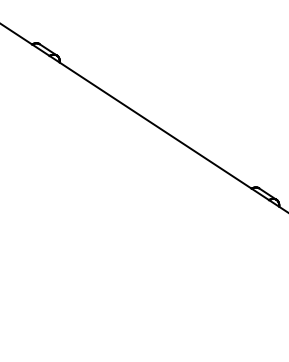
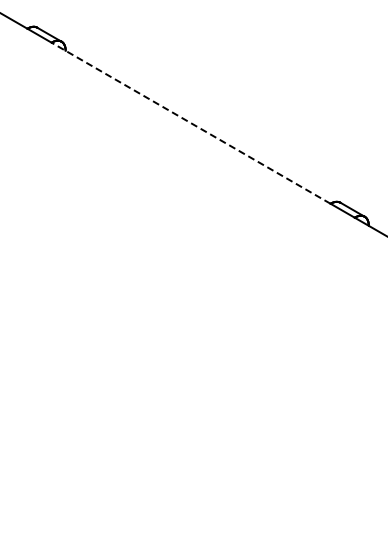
line: (150, 121) -> (190, 122), solid -> dashed

